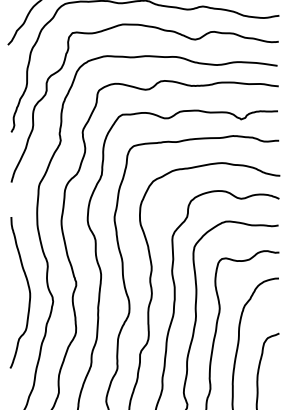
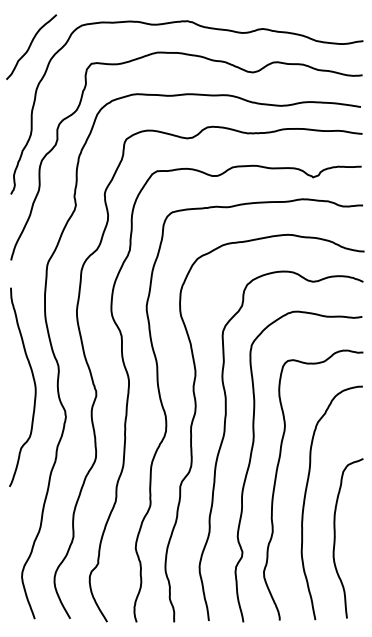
curve: (29, 292) -> (34, 387), moved

